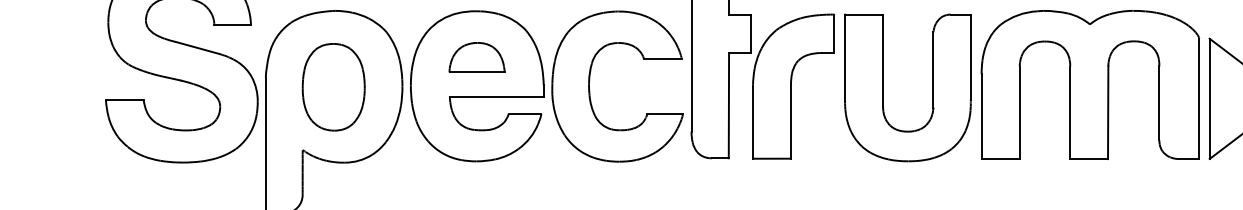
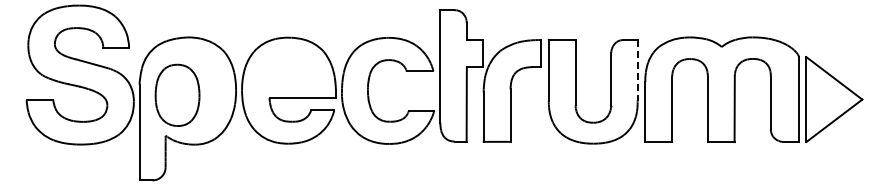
part: (476, 57) -> (288, 70), removed
line: (970, 57) -> (637, 70), solid -> dashed
part: (333, 86) -> (177, 94), moved

